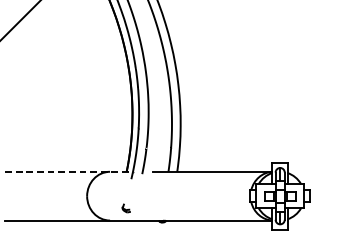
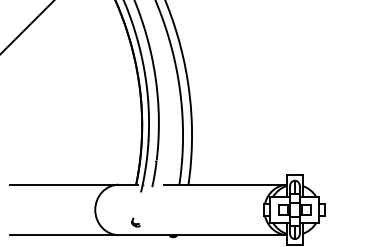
line: (66, 171) -> (73, 184), dashed -> solid

